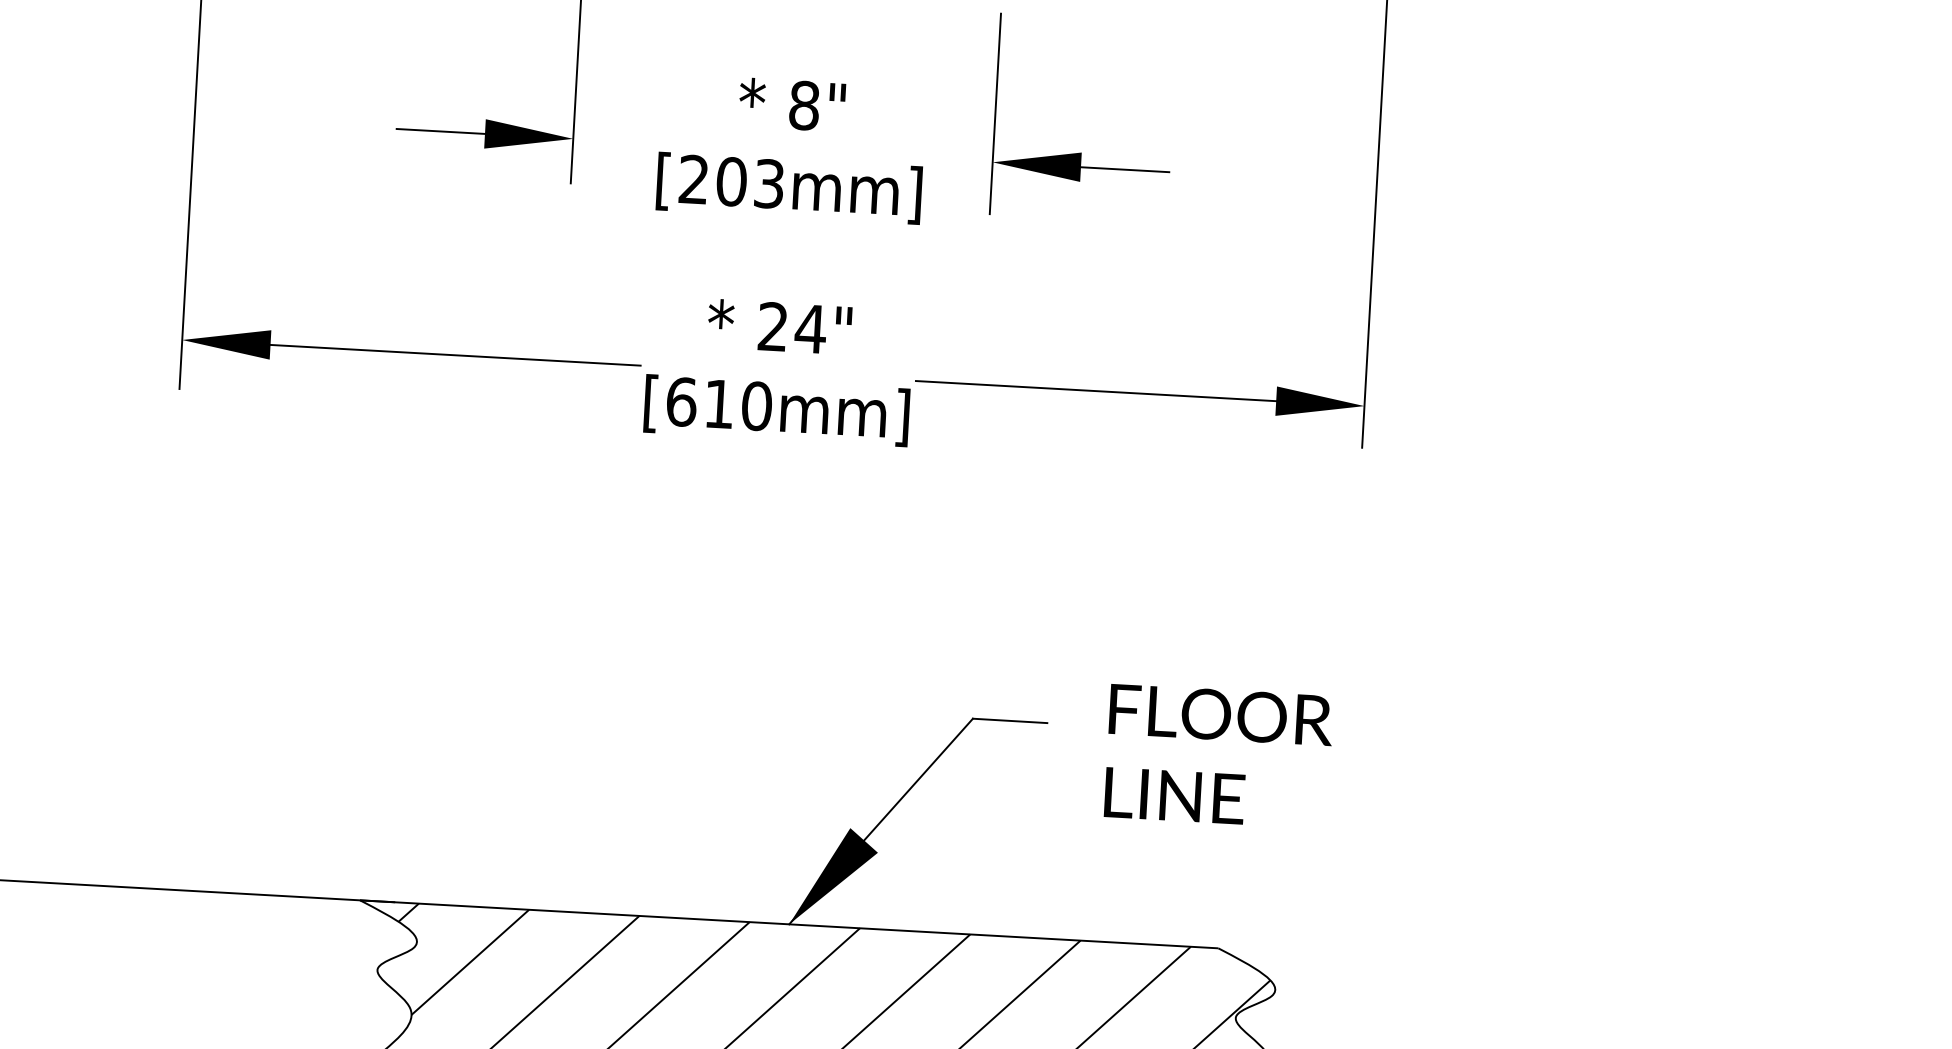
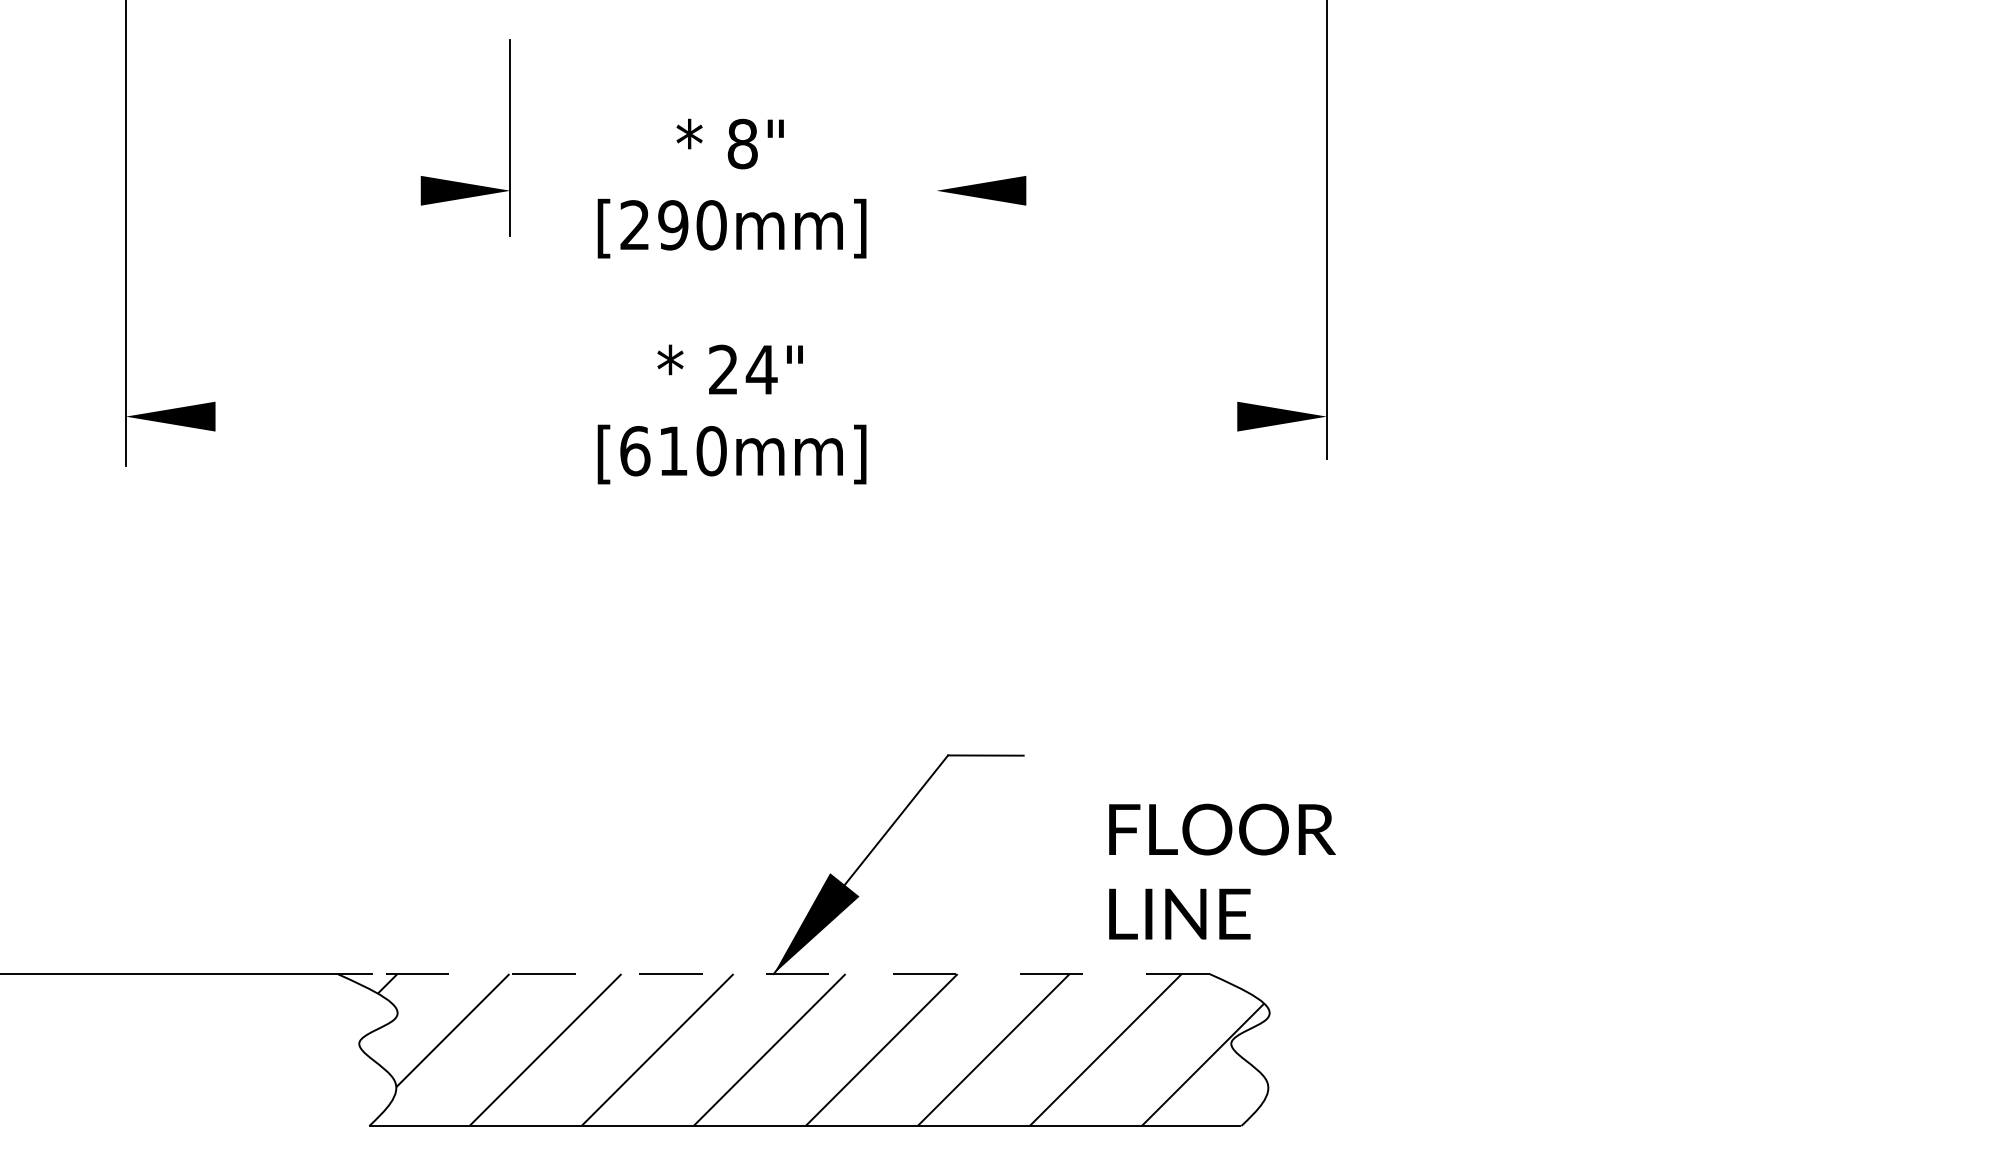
line: (995, 113) -> (936, 141), removed
line: (440, 131) -> (375, 190), removed
line: (1125, 169) -> (1071, 190), removed
text: (750, 183) -> (692, 225), [203mm] -> [290mm]
line: (455, 355) -> (403, 416), removed
line: (1096, 390) -> (1054, 416), removed
text: (1219, 756) -> (1222, 871), moved
line: (789, 924) -> (773, 974), solid -> dashed

